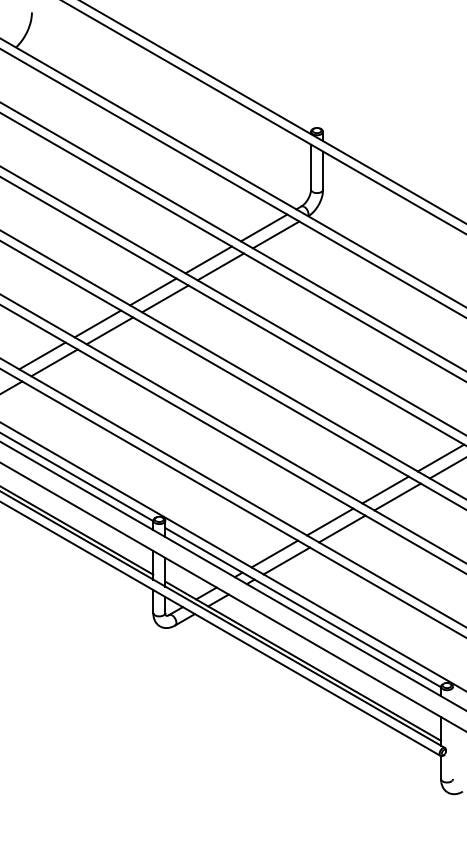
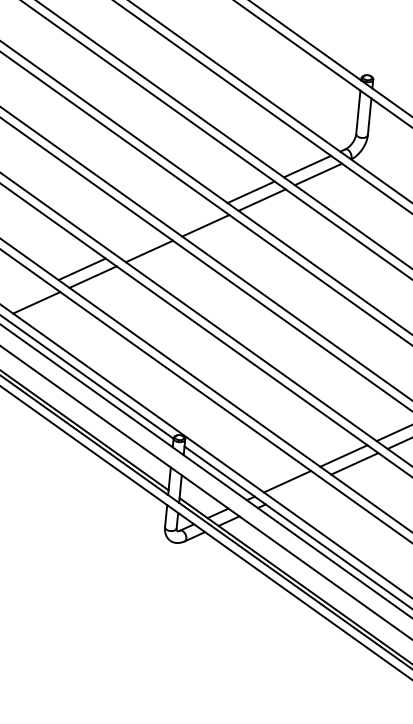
line: (153, 291) -> (195, 217), removed
line: (97, 323) -> (138, 243), removed
line: (286, 560) -> (298, 489), removed

